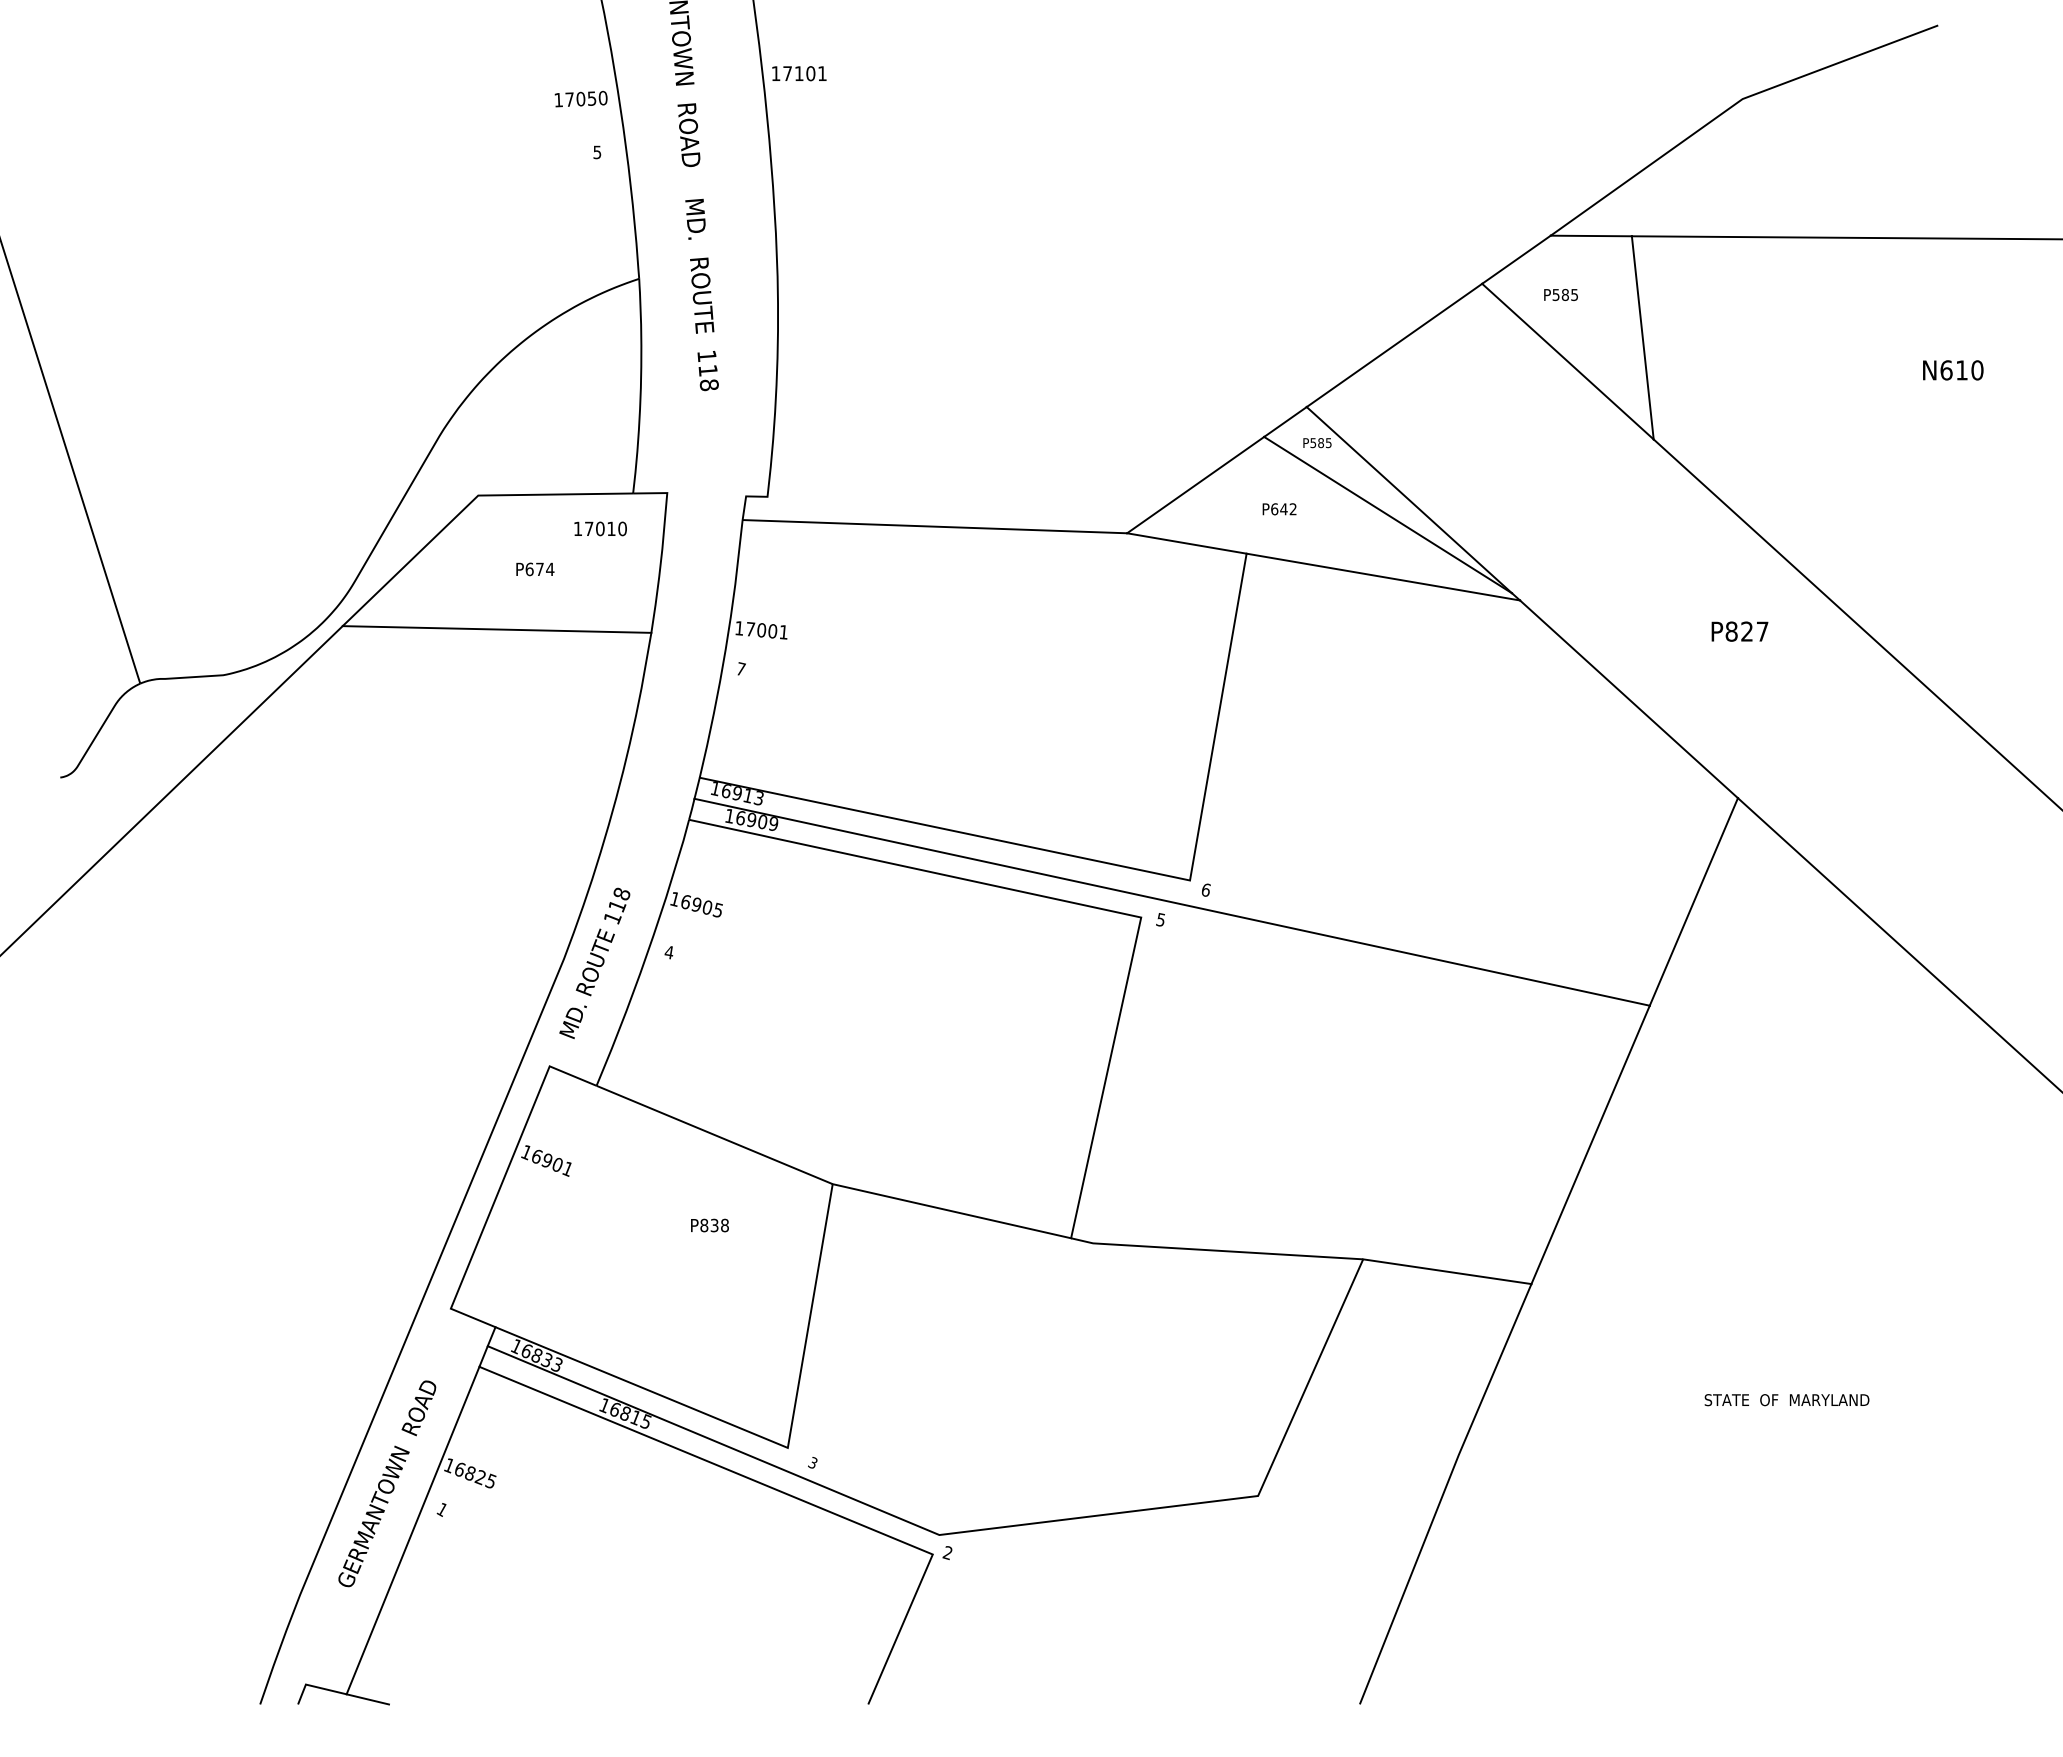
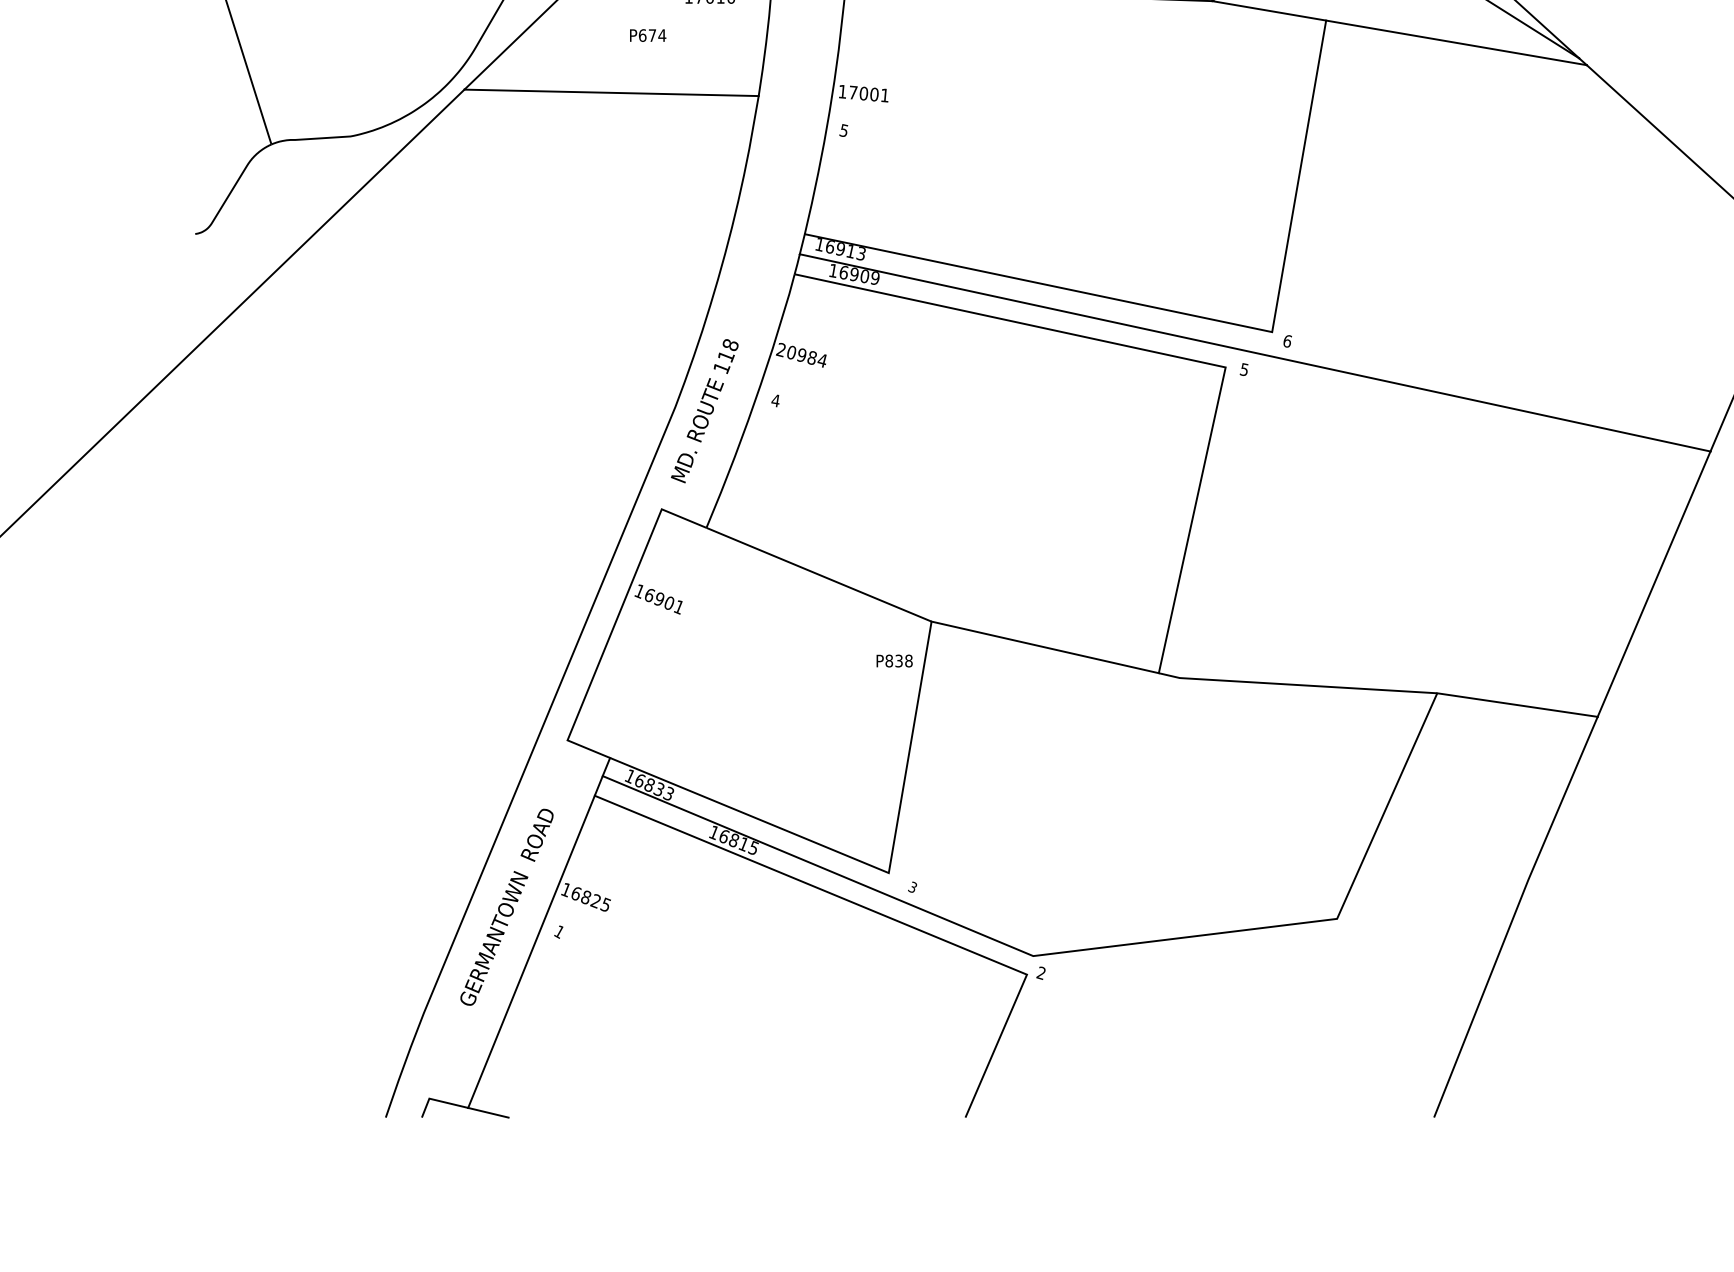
text: (740, 668) -> (843, 130), 7 -> 5
text: (695, 904) -> (800, 355), 16905 -> 20984
text: (709, 1225) -> (894, 661), moved

